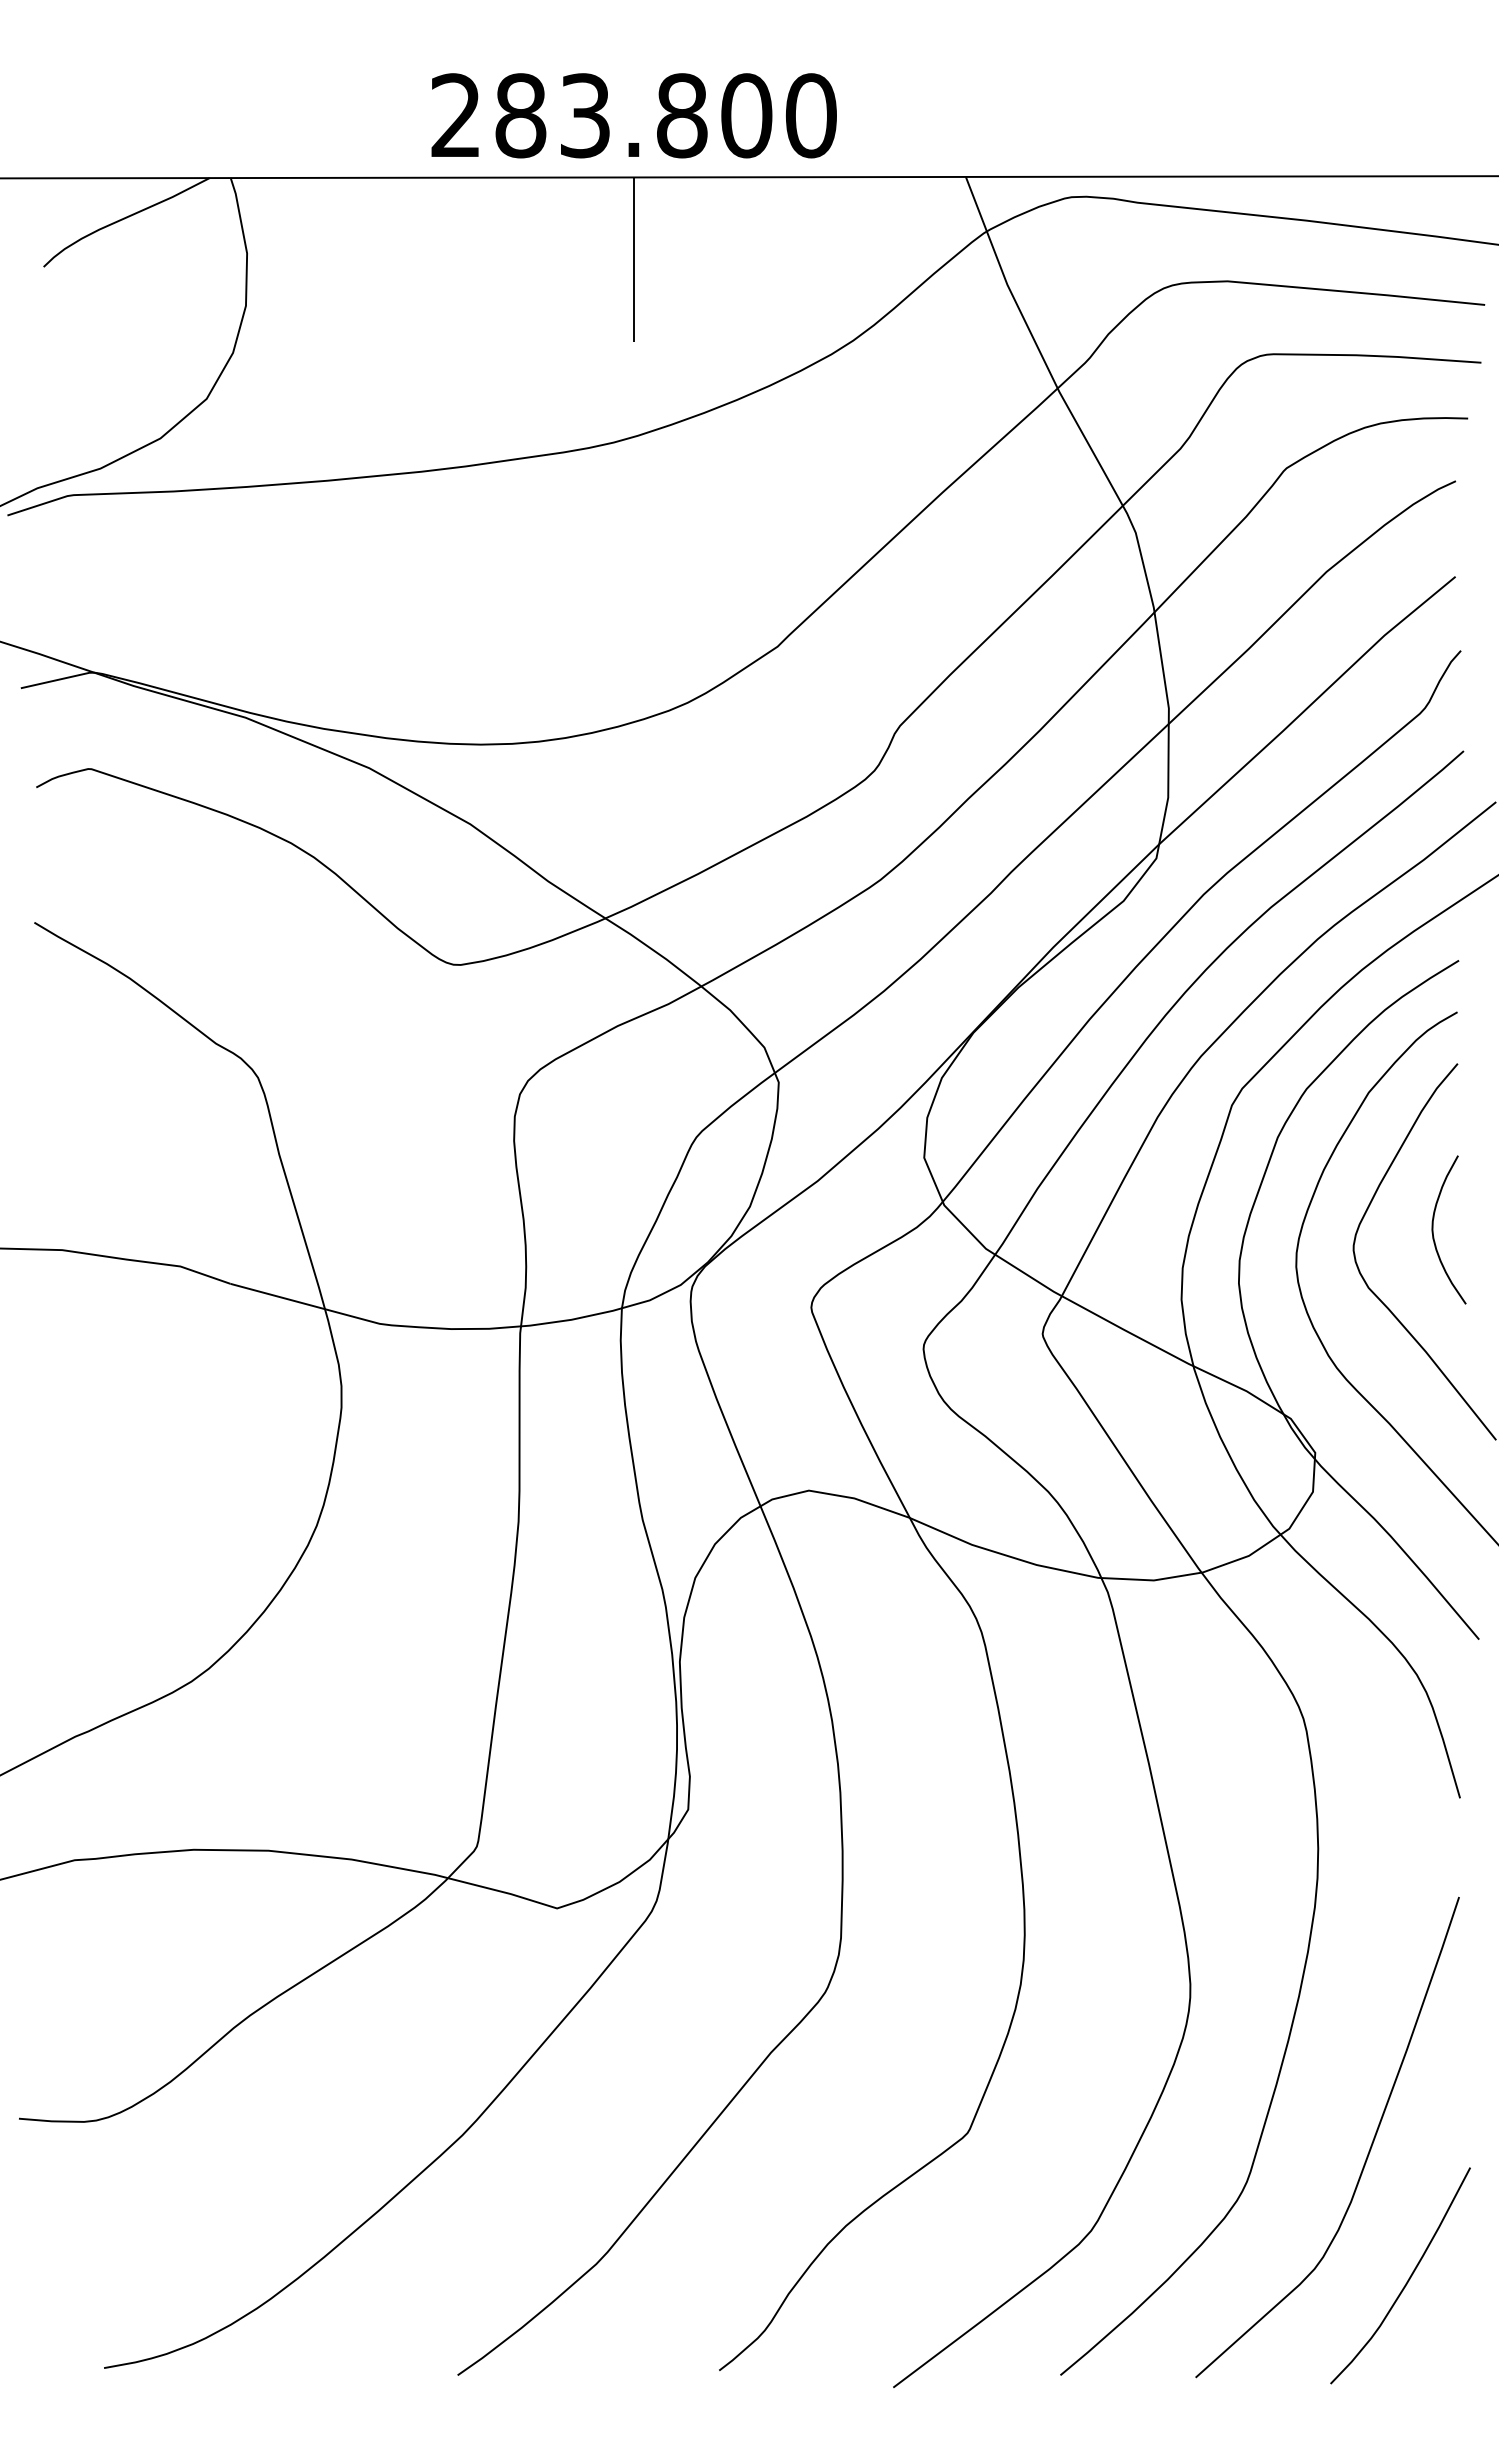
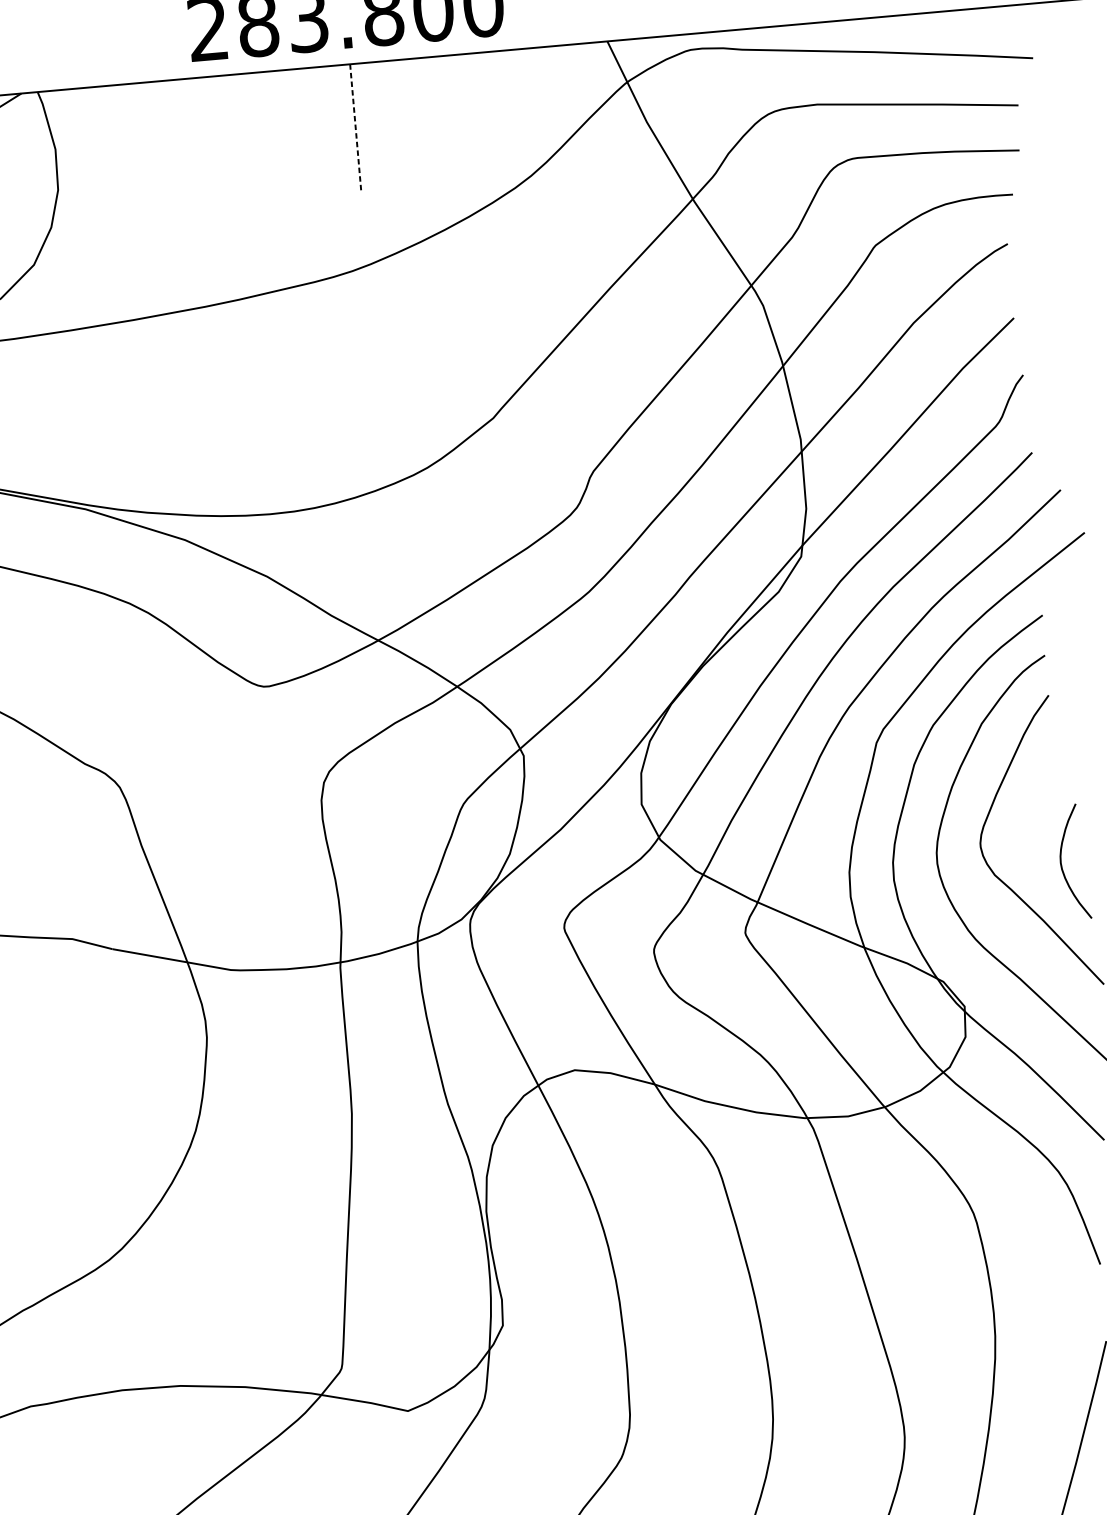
line: (633, 260) -> (355, 128), solid -> dashed
curve: (1433, 1229) -> (1061, 862), moved

